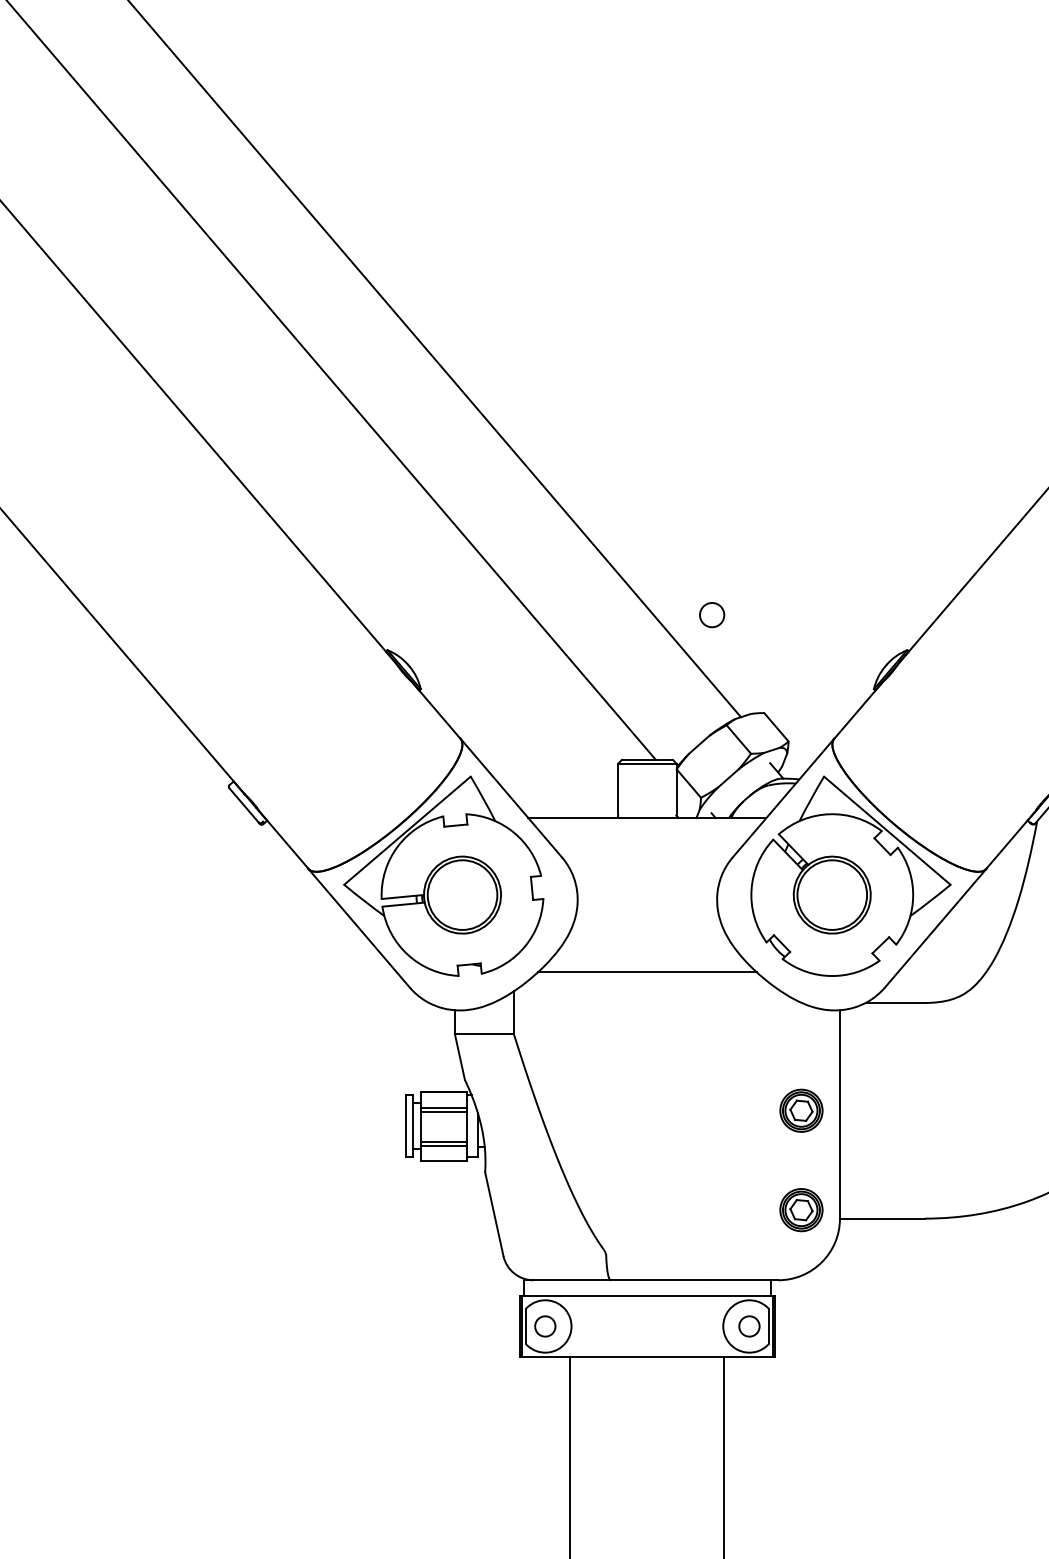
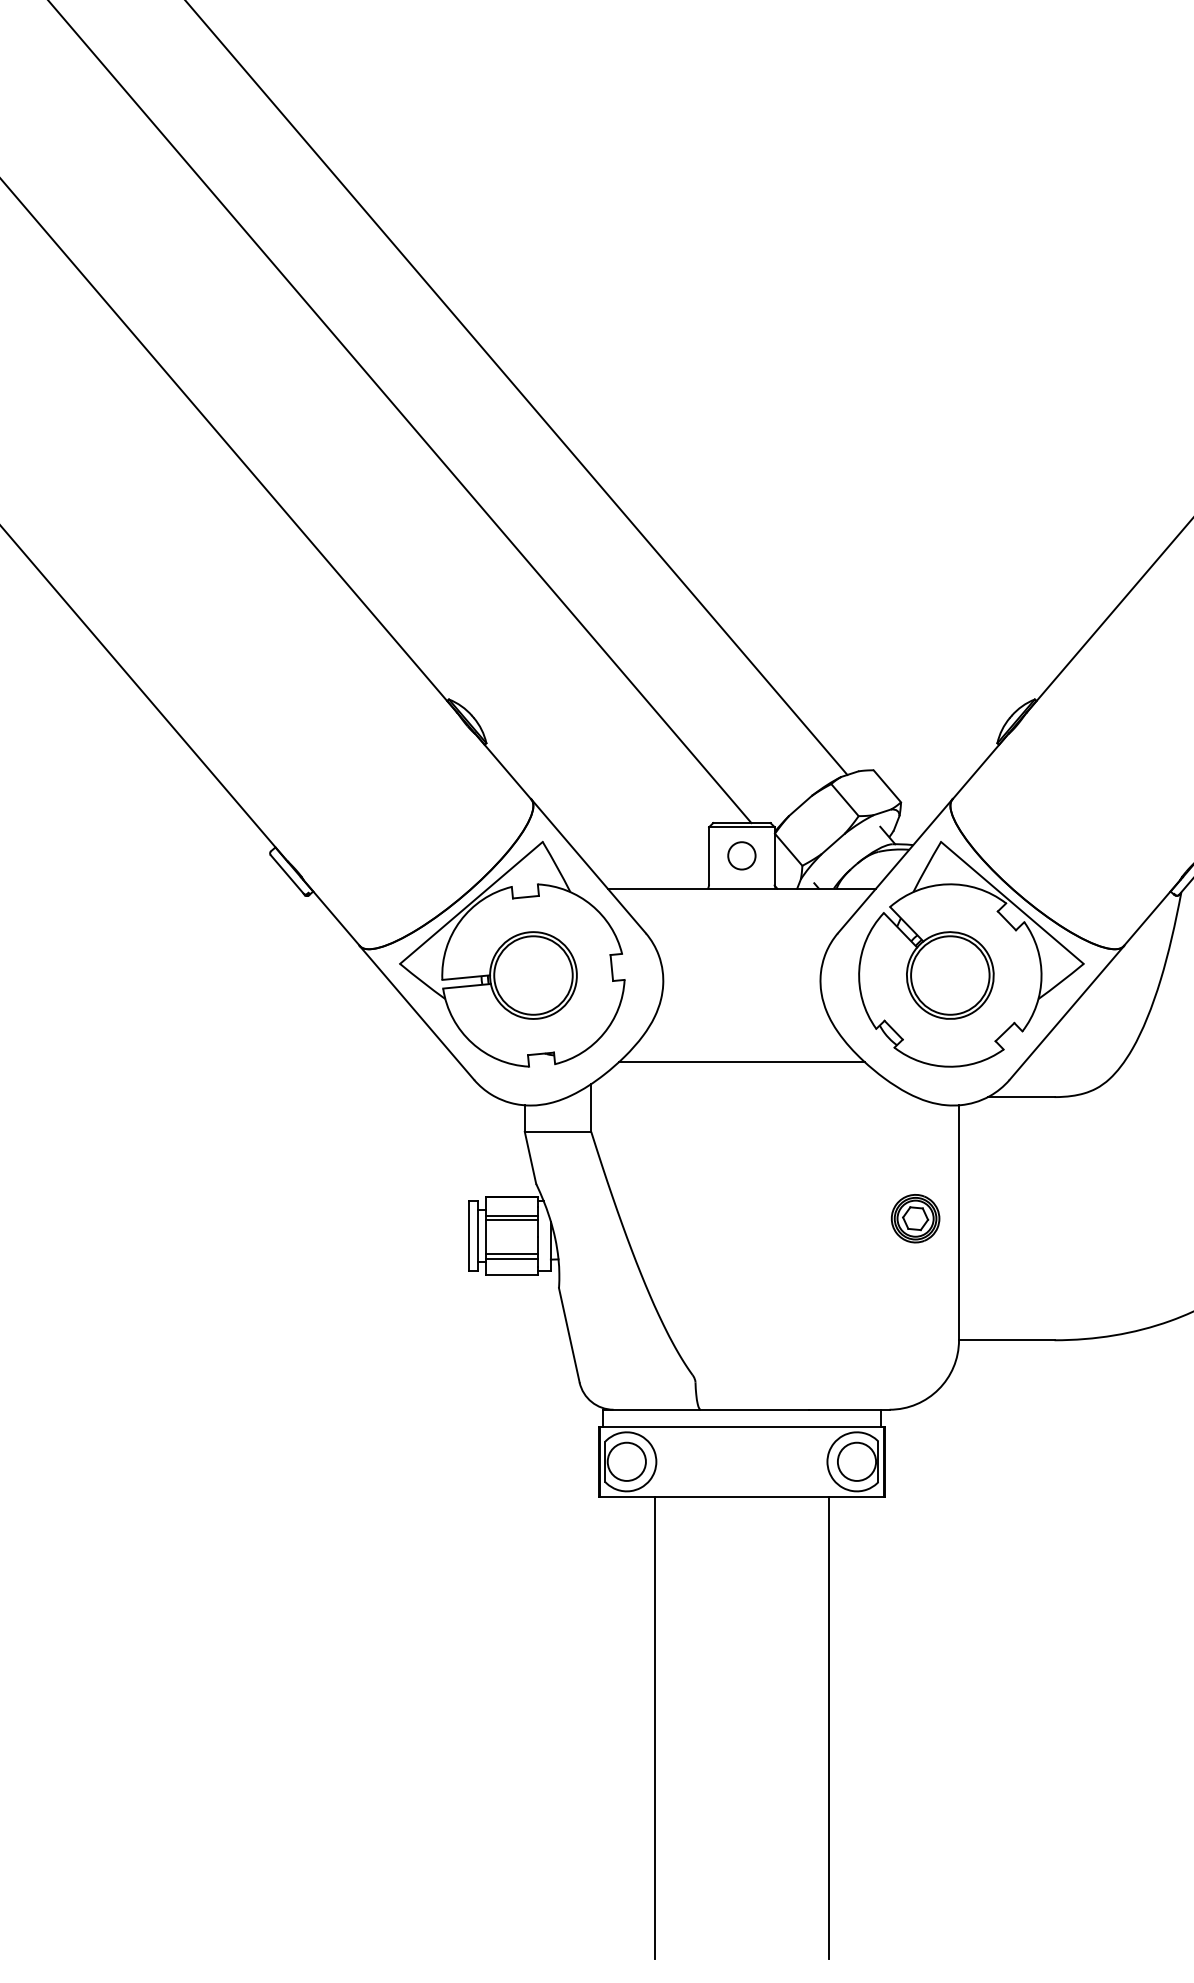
part: (711, 614) -> (741, 855), moved
part: (801, 1209) -> (915, 1330), removed
circle: (545, 1326) -> (626, 1461), size x1.67
circle: (749, 1326) -> (856, 1461), size x1.67

